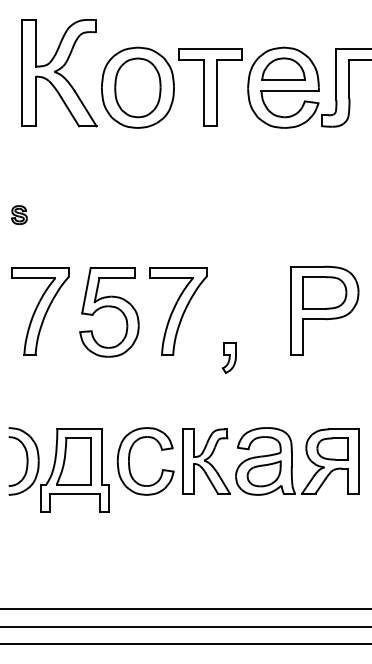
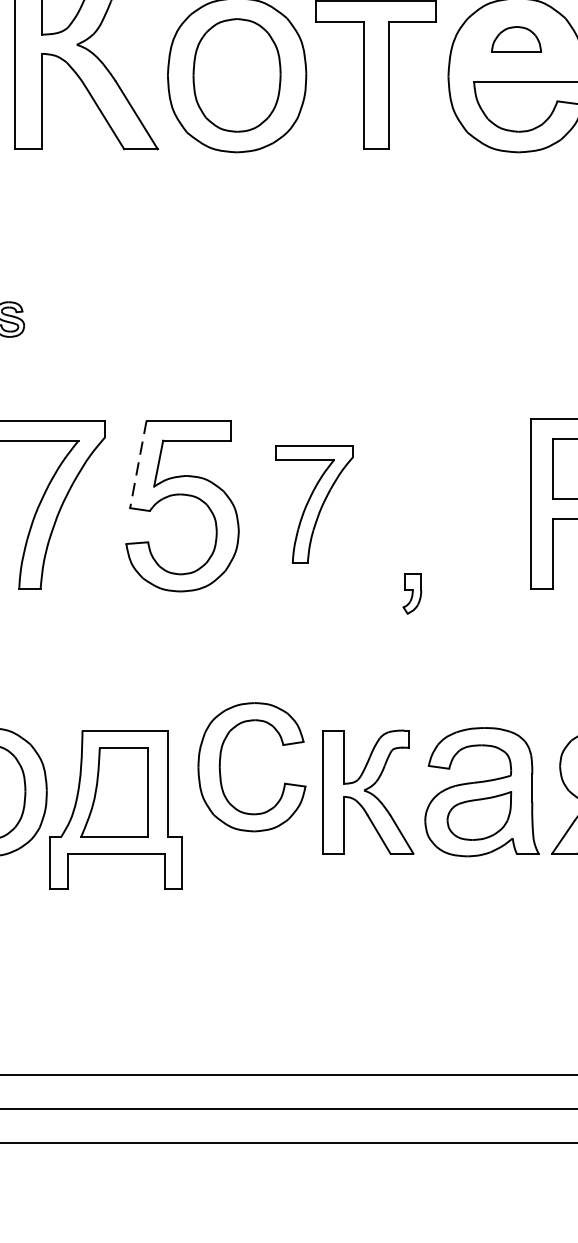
part: (283, 68) -> (516, 38), size x0.6
line: (86, 291) -> (138, 466), solid -> dashed
part: (178, 311) -> (314, 504), size x0.7
part: (228, 357) -> (410, 592), size x0.7
part: (130, 466) -> (222, 776), moved

